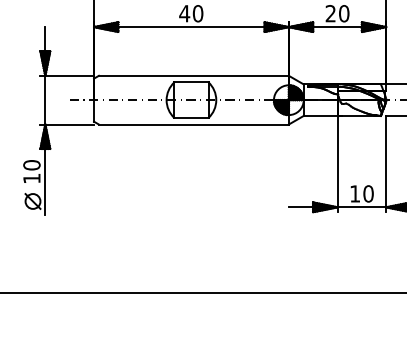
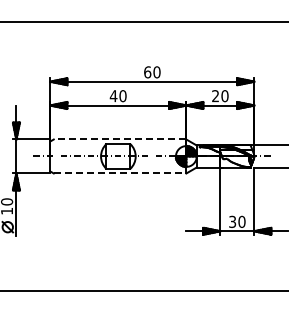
line: (193, 75) -> (119, 139), solid -> dashed
line: (194, 124) -> (120, 173), solid -> dashed
text: (354, 193) -> (232, 221), 10 -> 30

